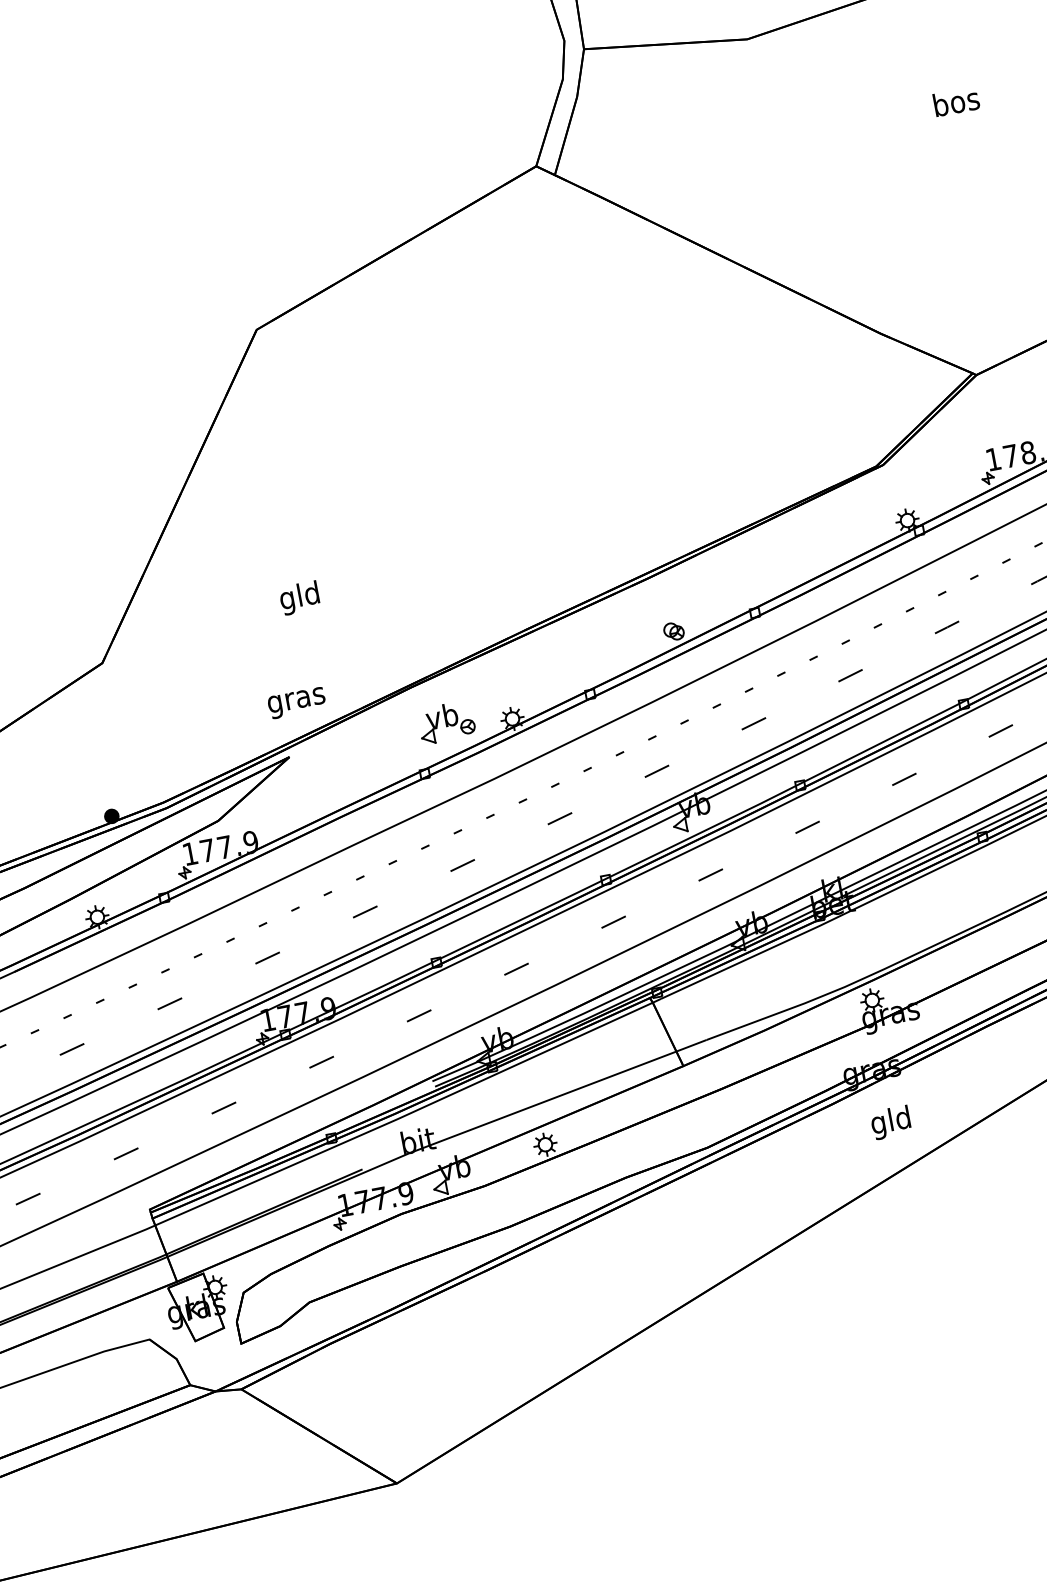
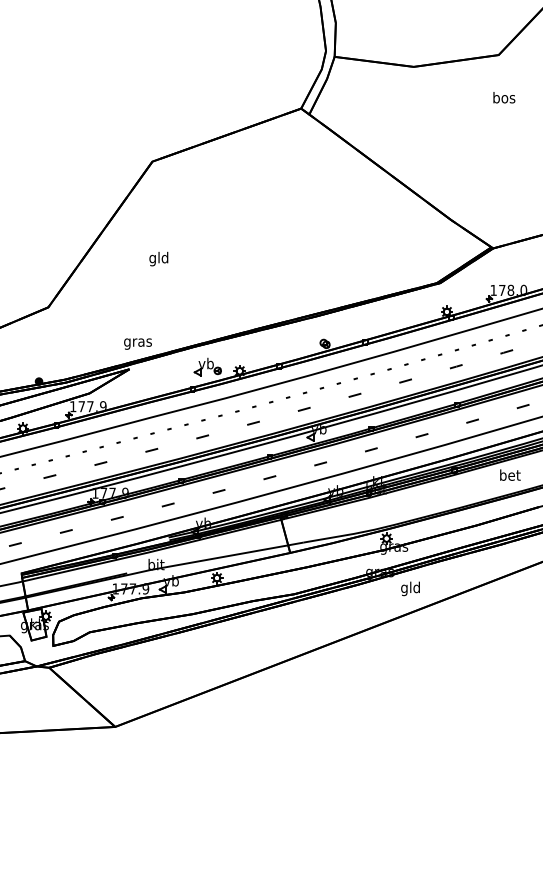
text: (956, 101) -> (504, 97), moved
text: (298, 597) -> (158, 258), moved
text: (890, 1122) -> (410, 588), moved

